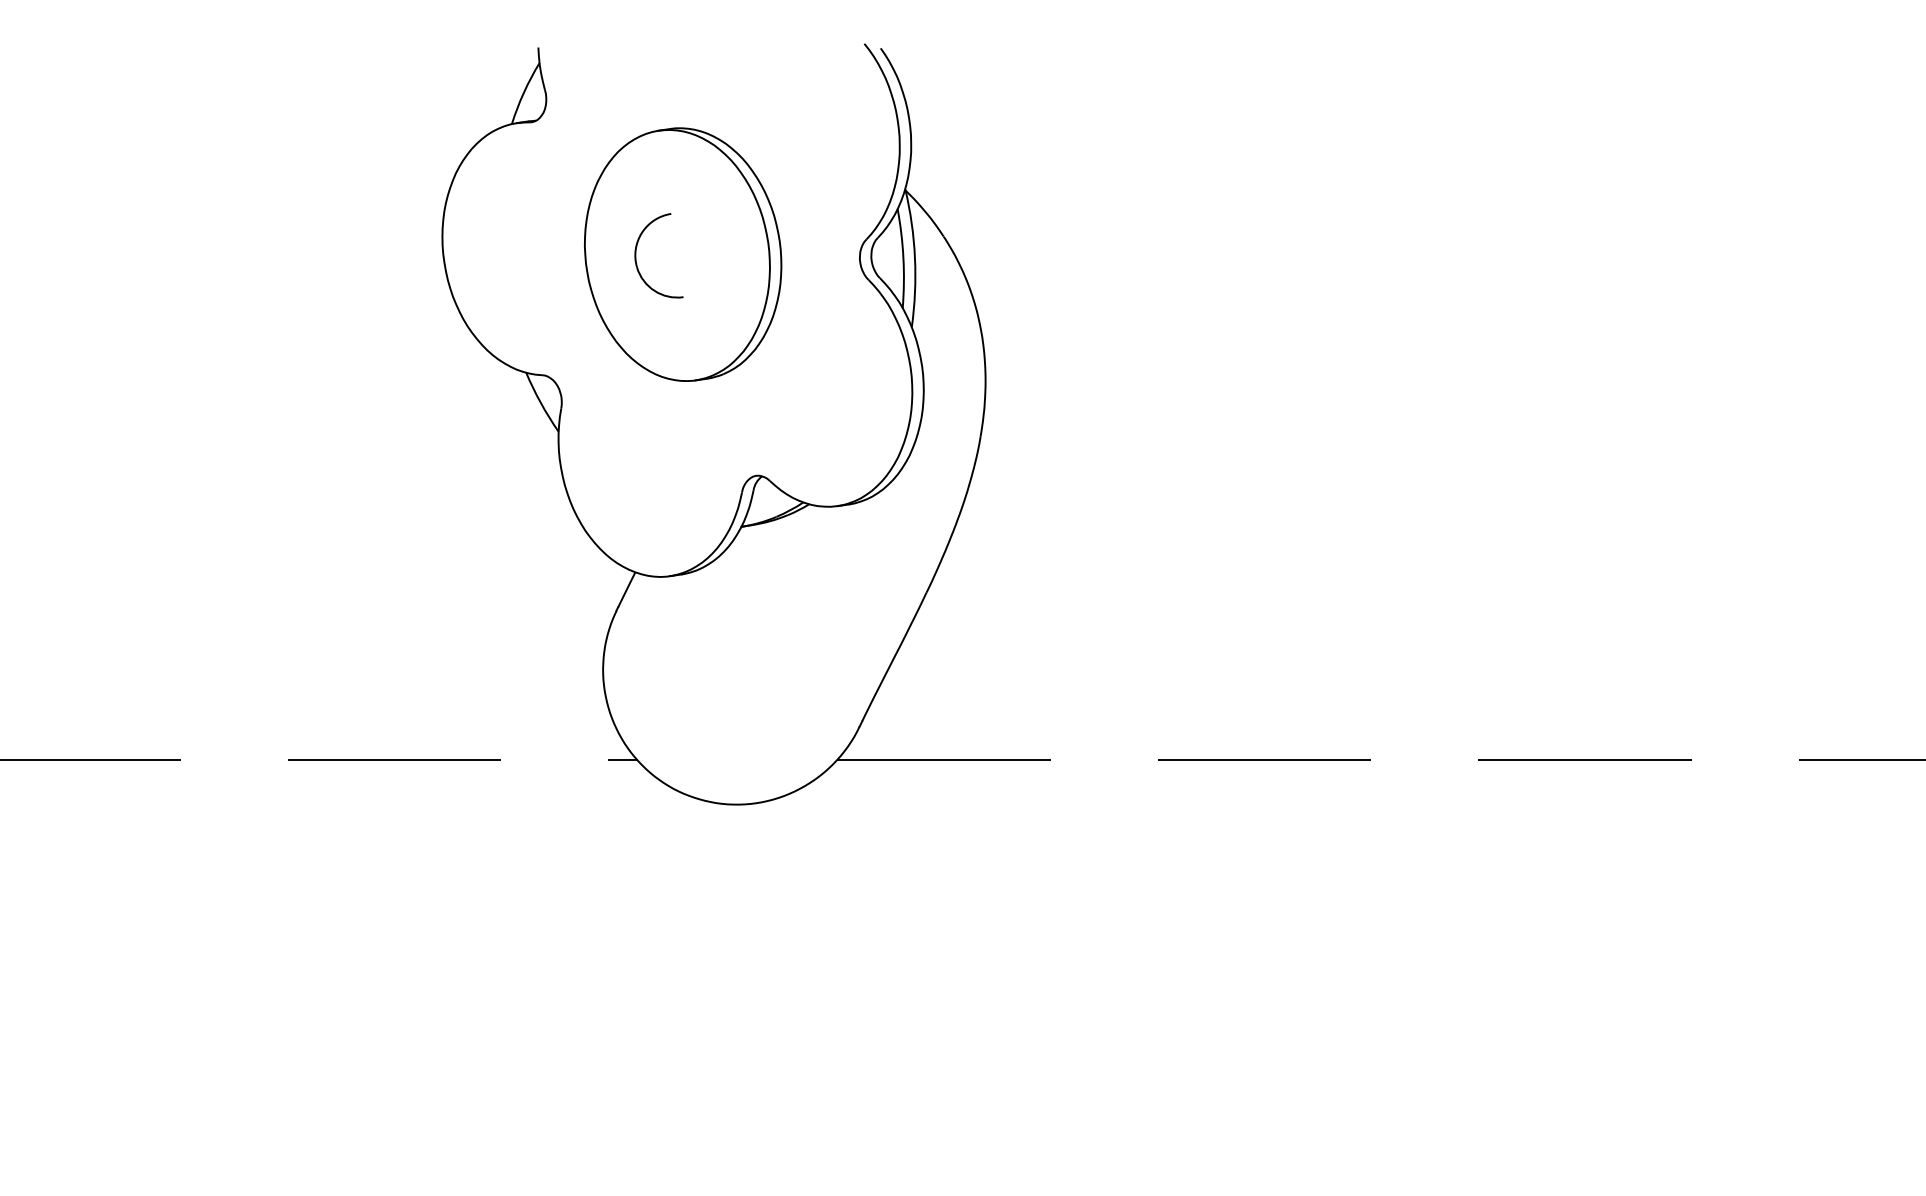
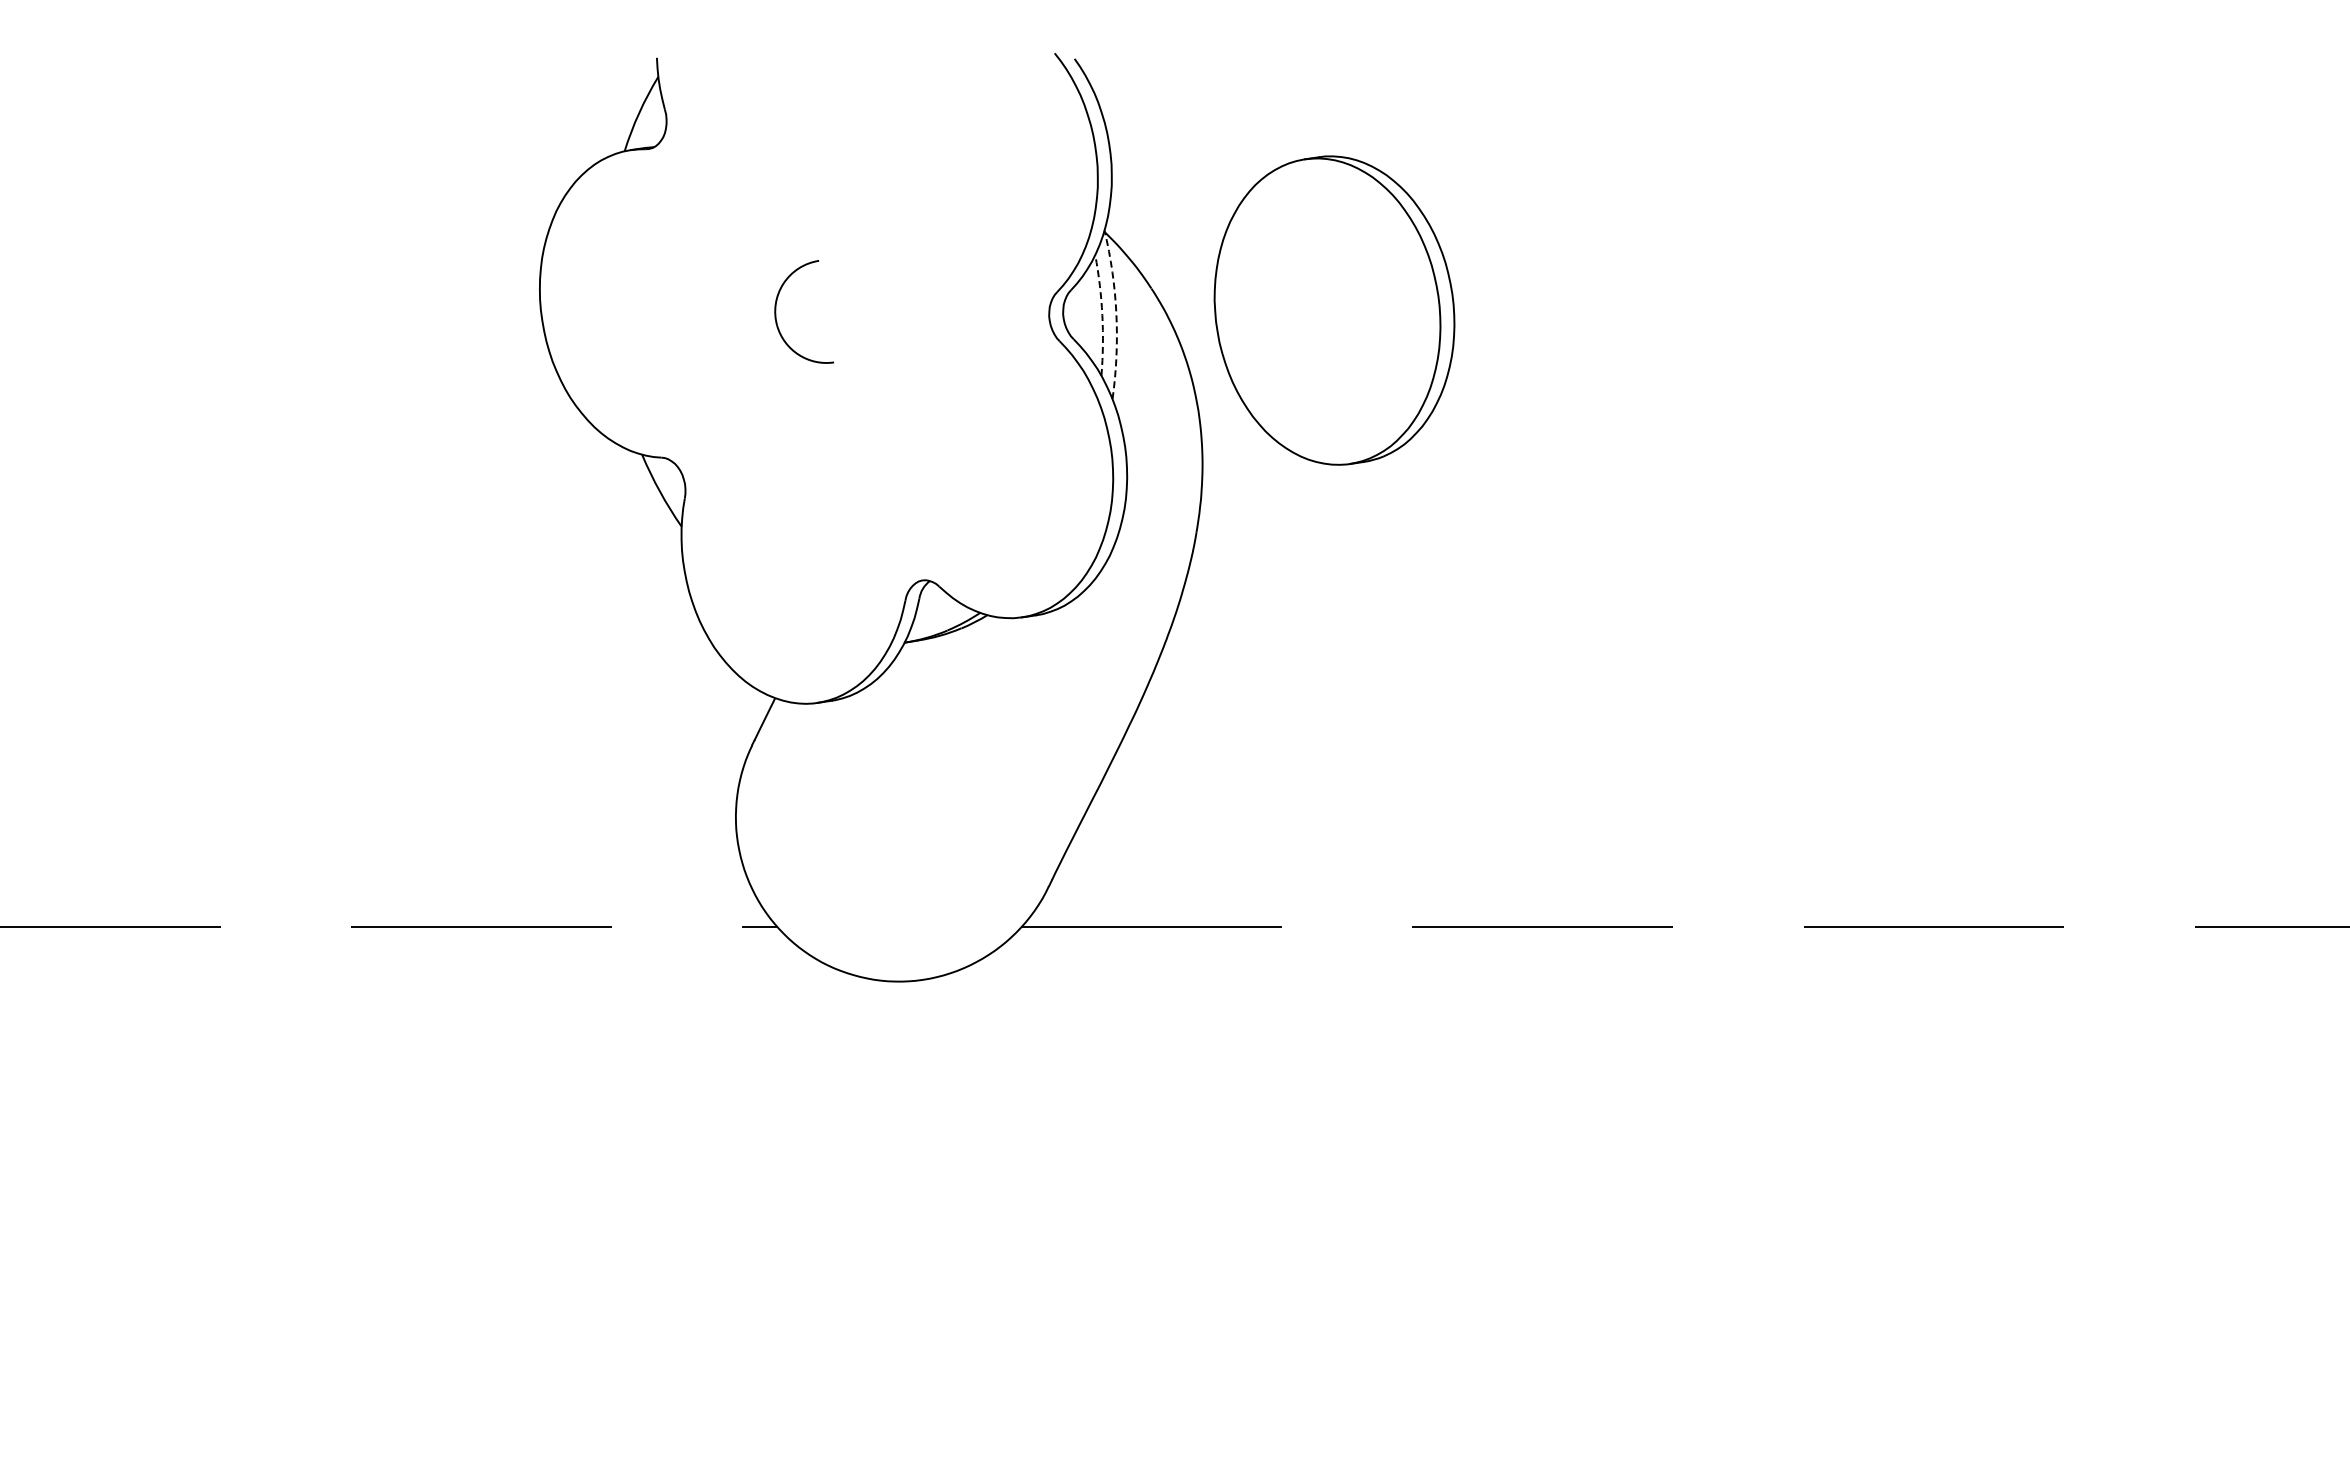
part: (683, 254) -> (1334, 310), moved
arc: (915, 257) -> (1116, 314), solid -> dashed
arc: (903, 258) -> (1102, 315), solid -> dashed

